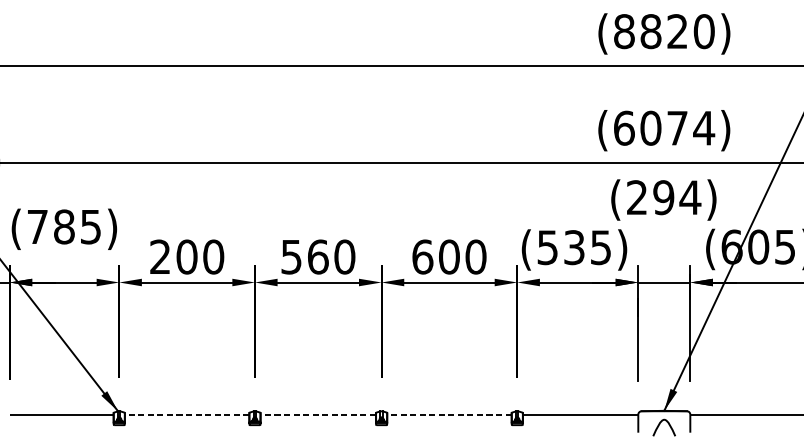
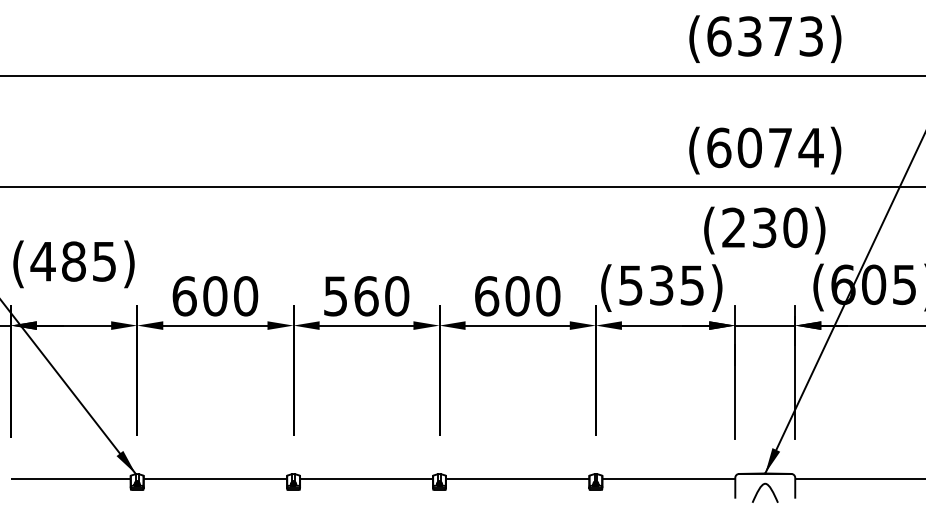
text: (664, 31) -> (765, 36), (8820) -> (6373)
text: (677, 197) -> (780, 227), (294) -> (230)
text: (37, 226) -> (42, 261), (785) -> (485)
text: (160, 257) -> (184, 296), 200 -> 600
line: (187, 415) -> (215, 478), dashed -> solid
line: (318, 415) -> (366, 478), dashed -> solid
line: (449, 415) -> (517, 478), dashed -> solid

